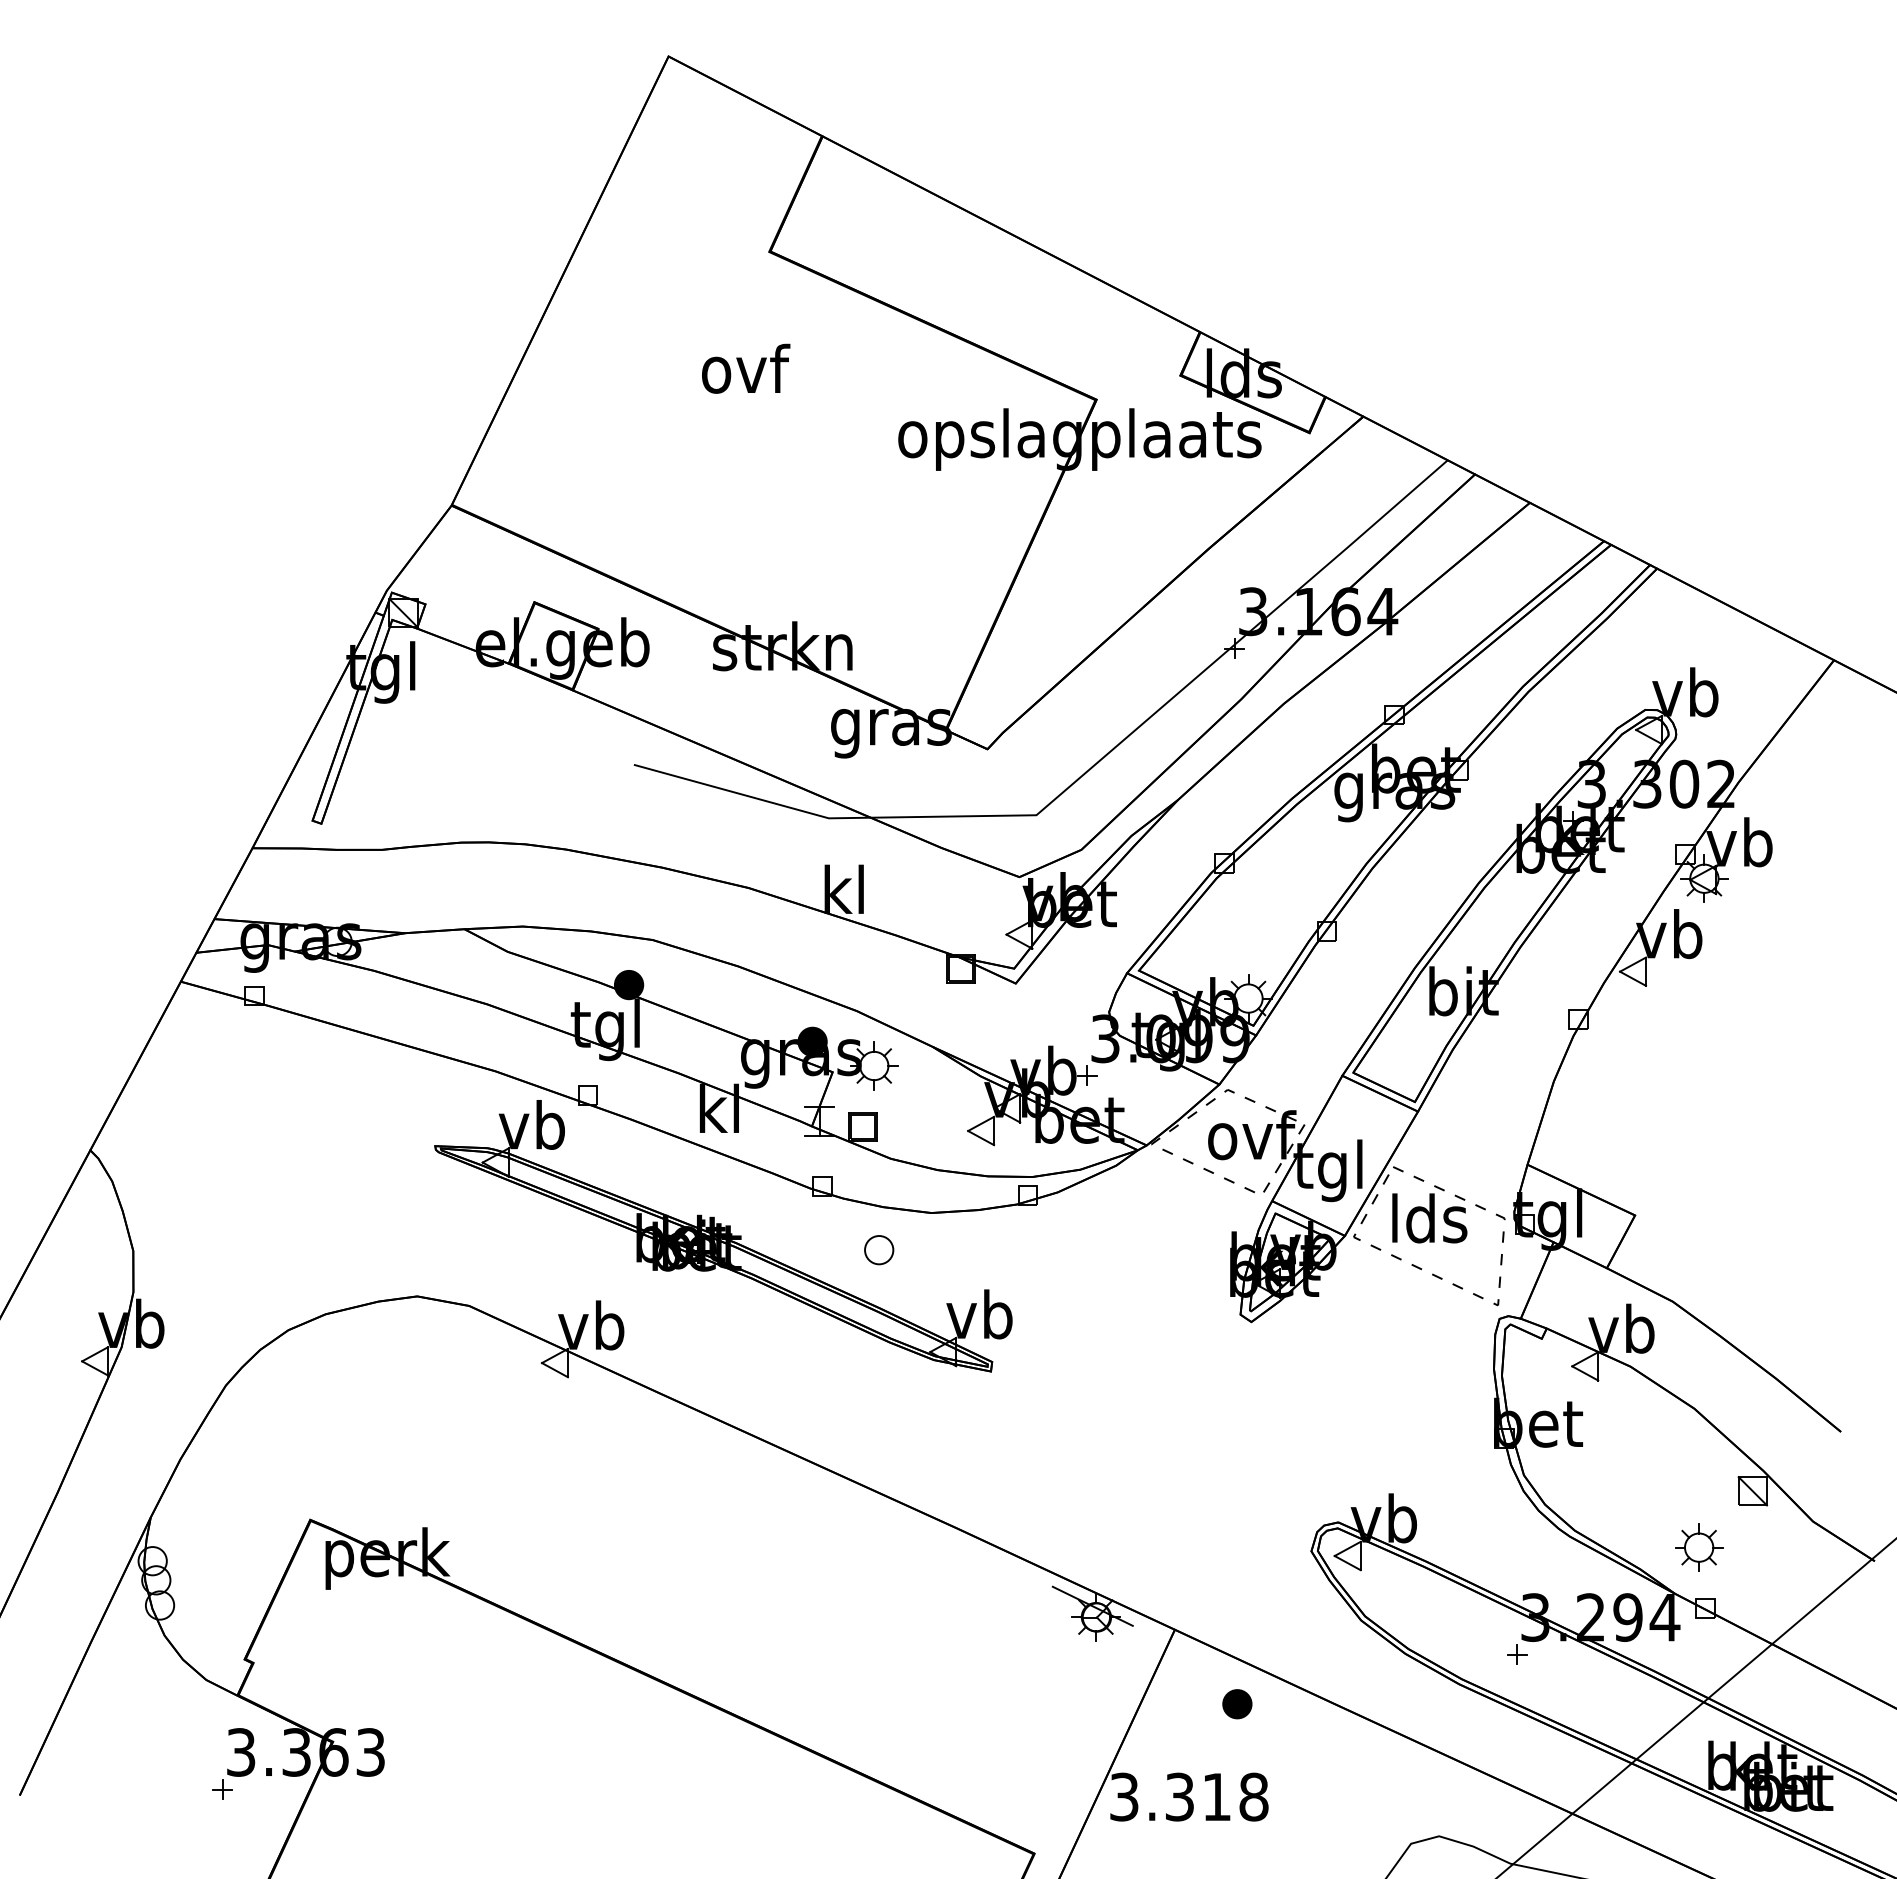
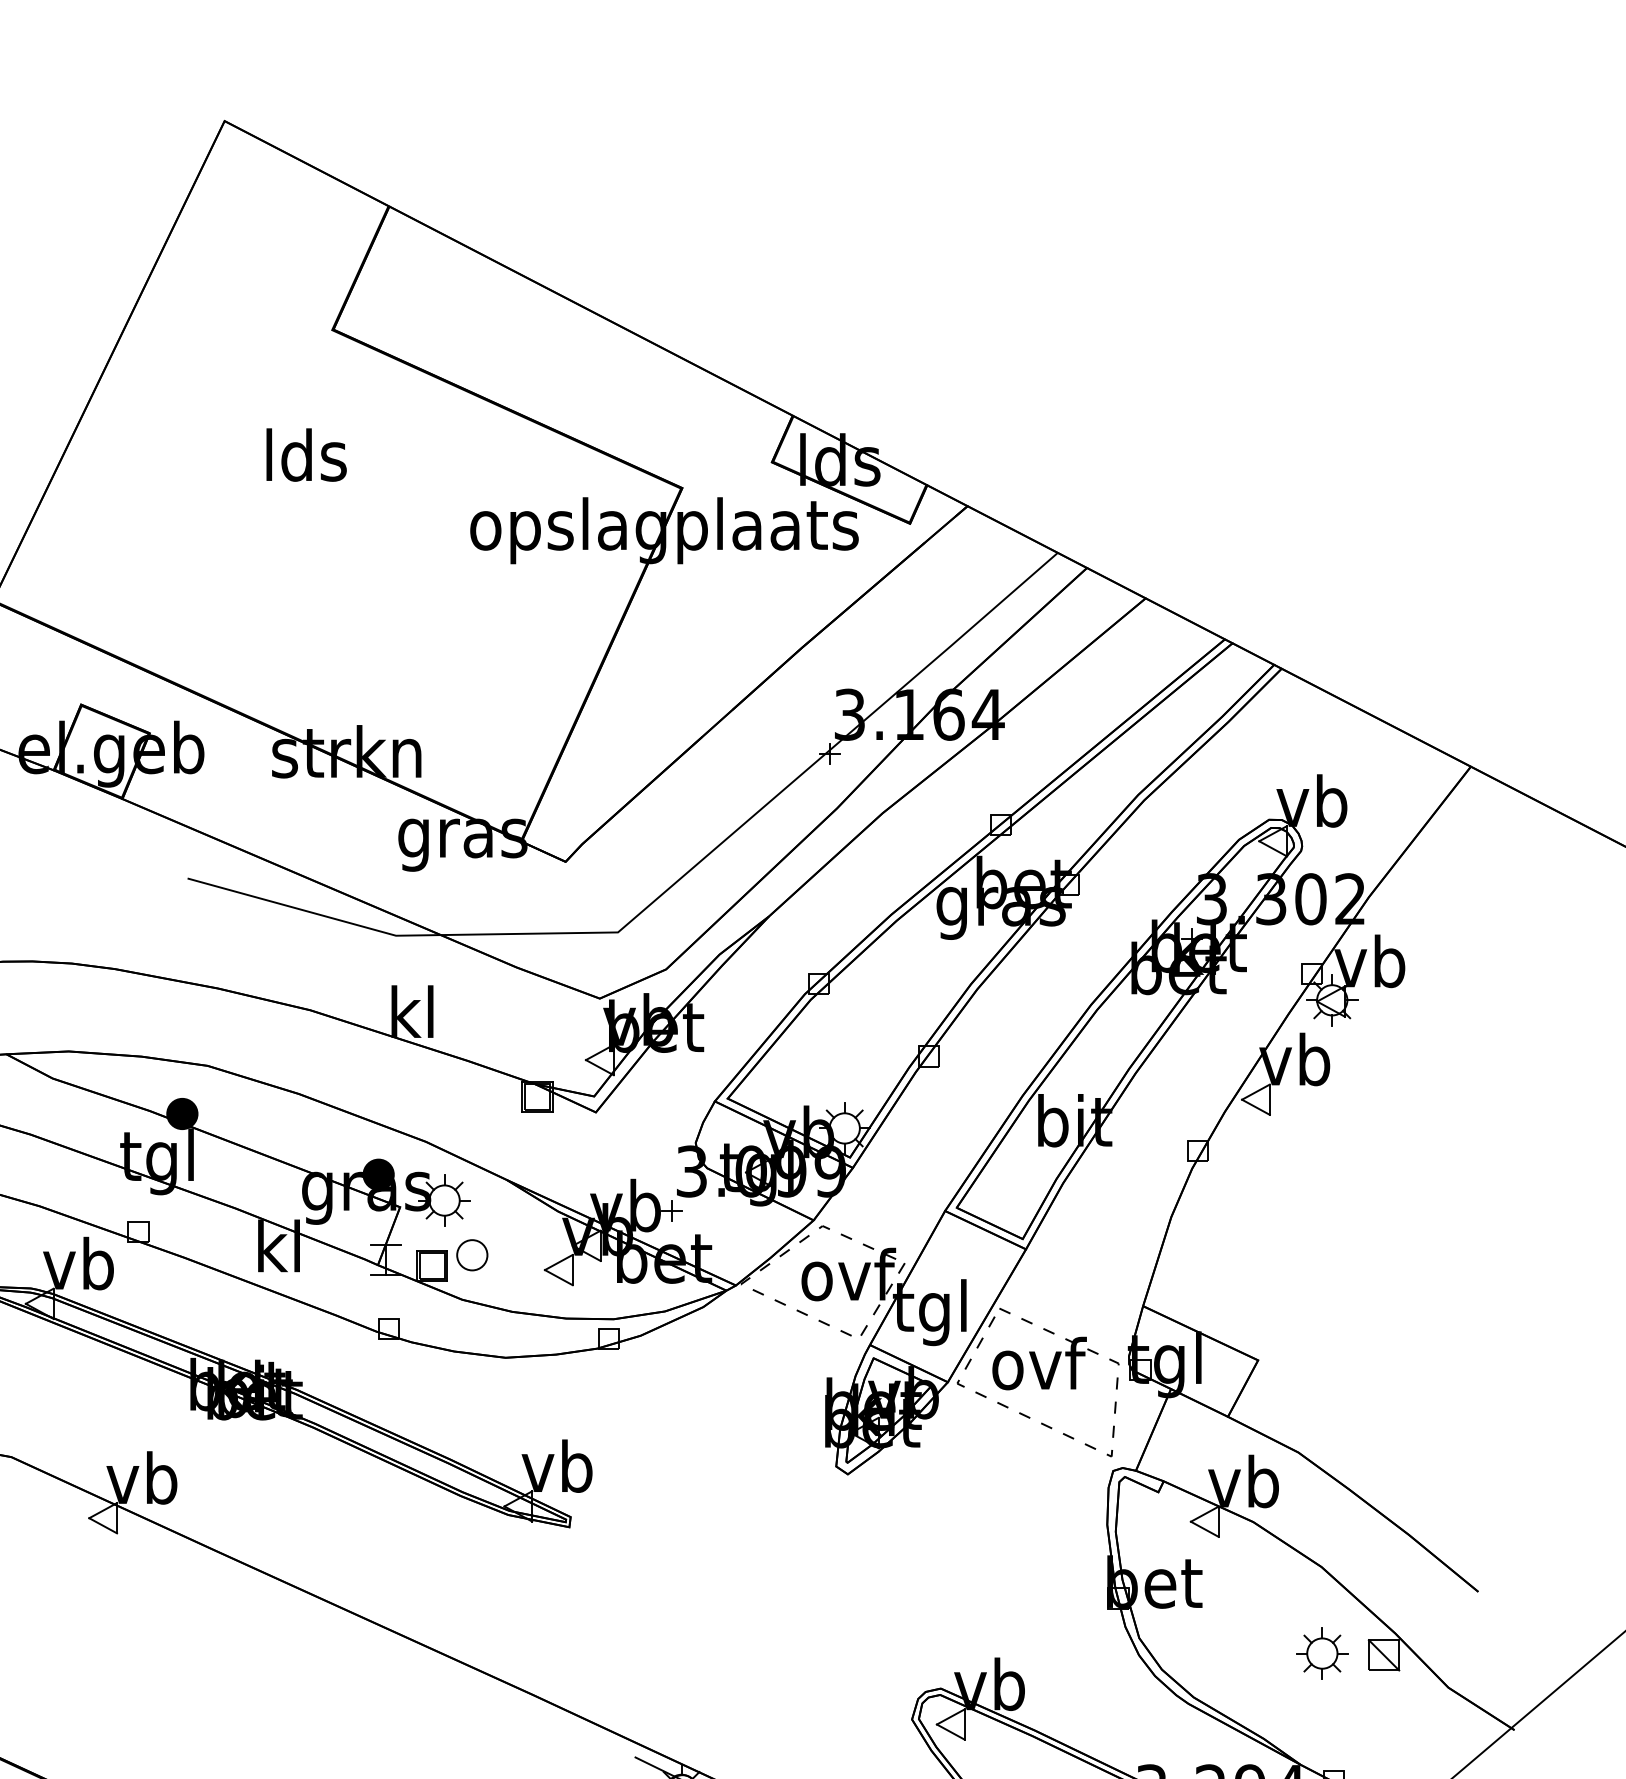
text: (746, 368) -> (307, 454), ovf -> lds
text: (1430, 1218) -> (1039, 1363), lds -> ovf
part: (879, 1250) -> (472, 1255), moved
part: (1699, 1547) -> (1322, 1653), moved

